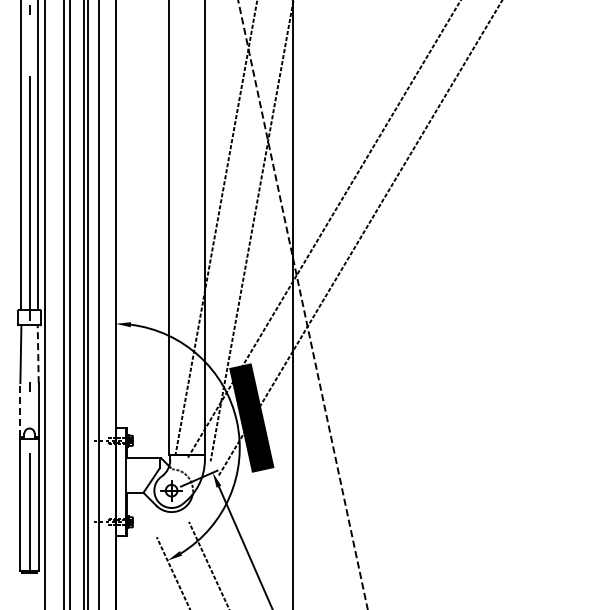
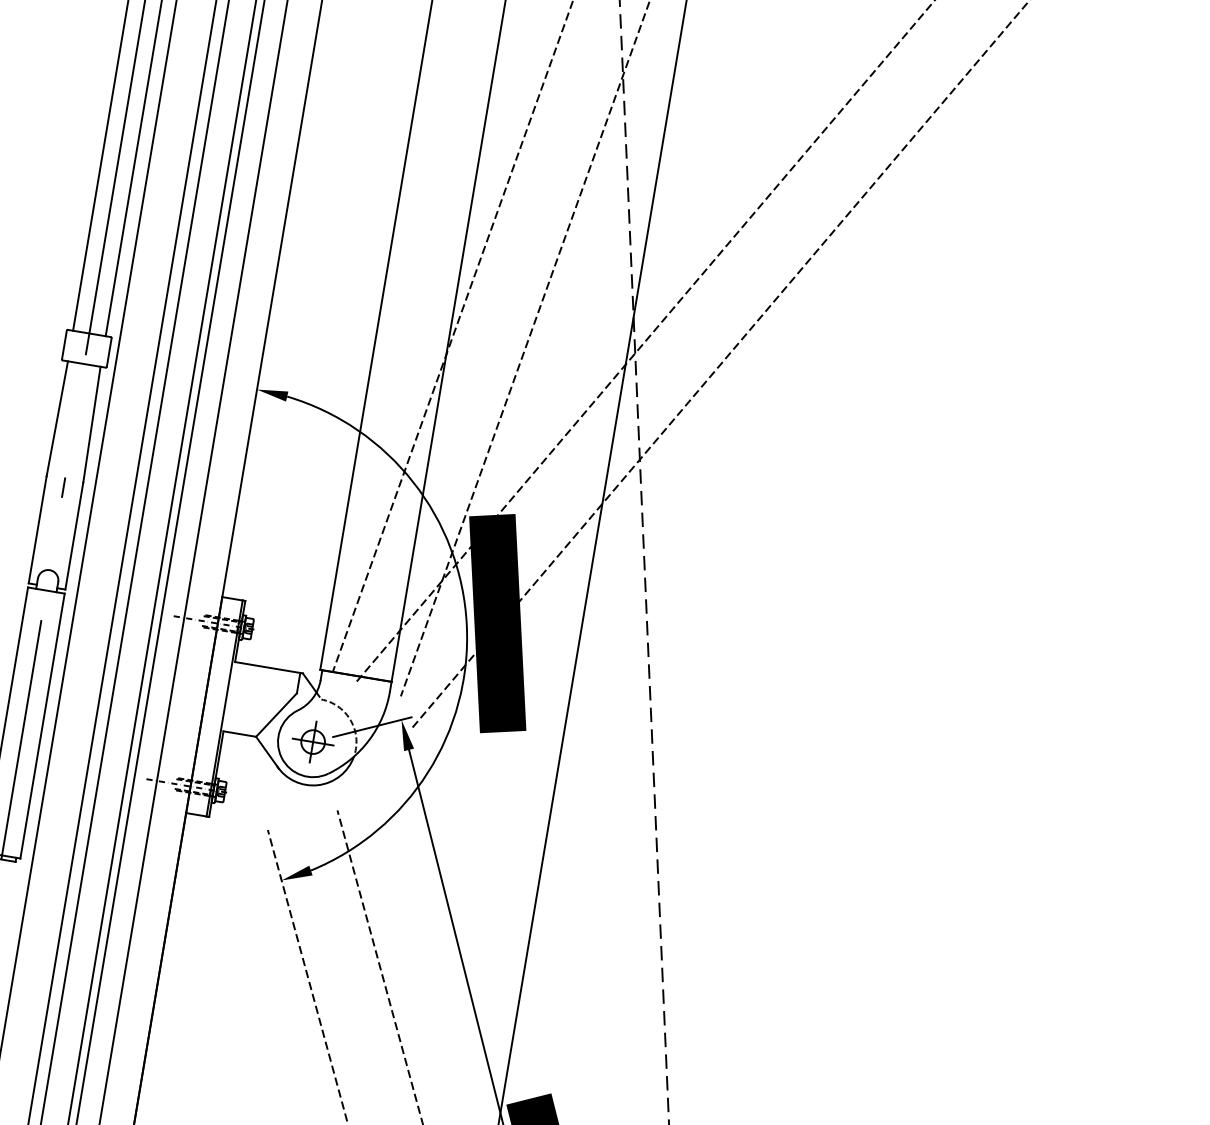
line: (38, 354) -> (92, 425), dashed -> solid
line: (20, 409) -> (38, 529), dashed -> solid

